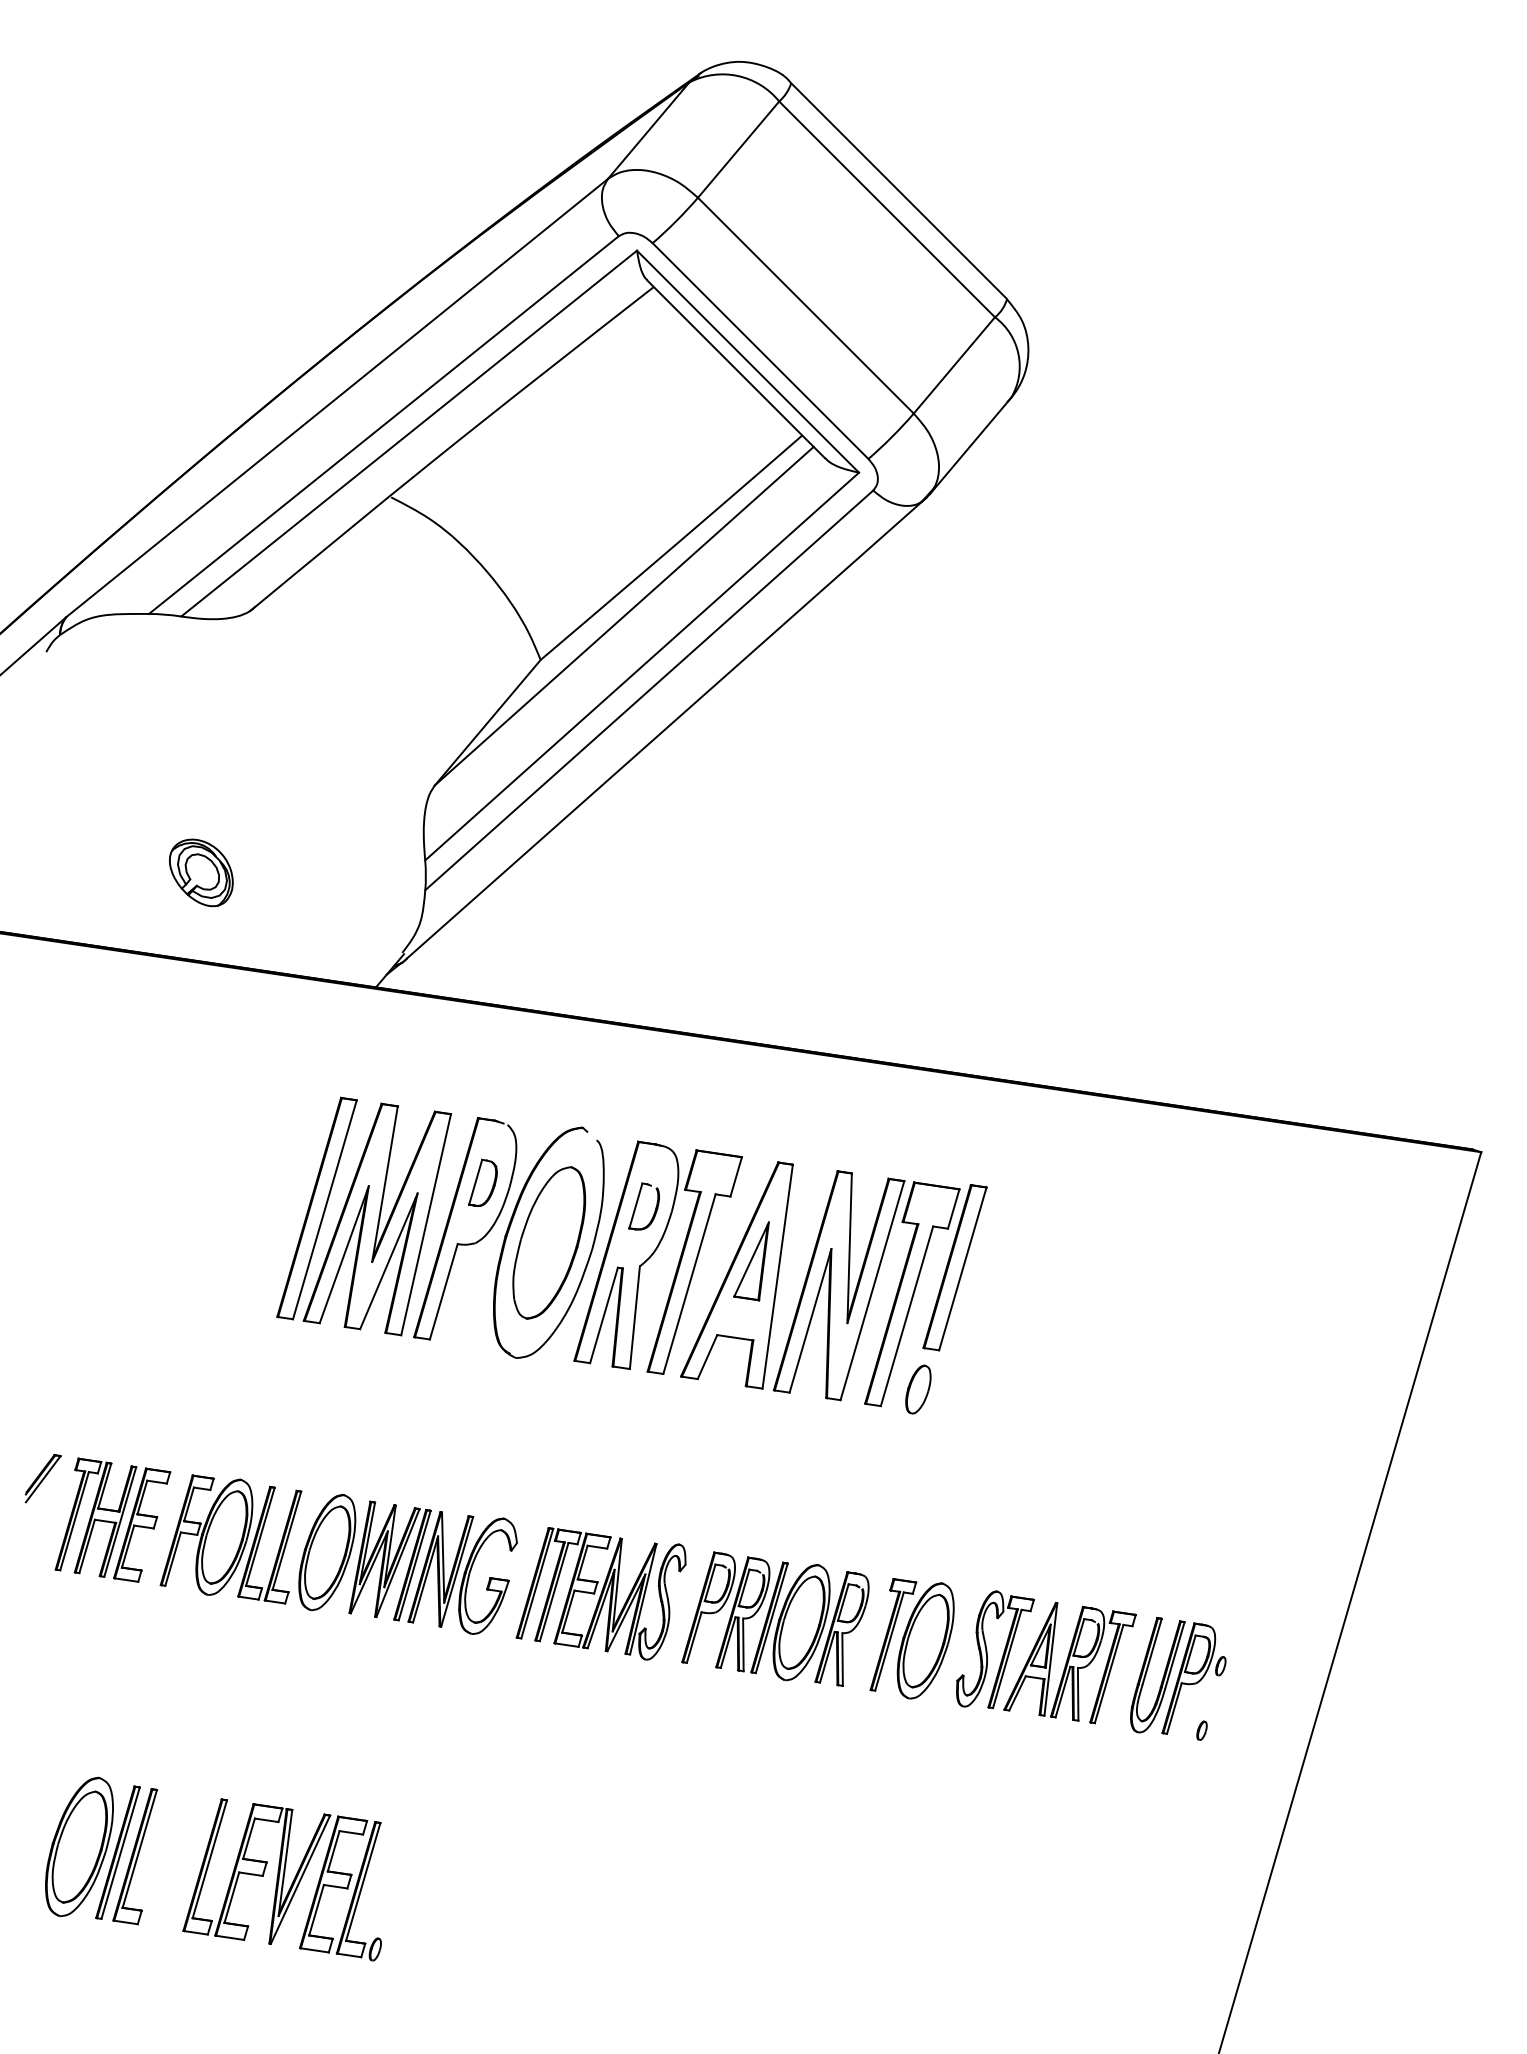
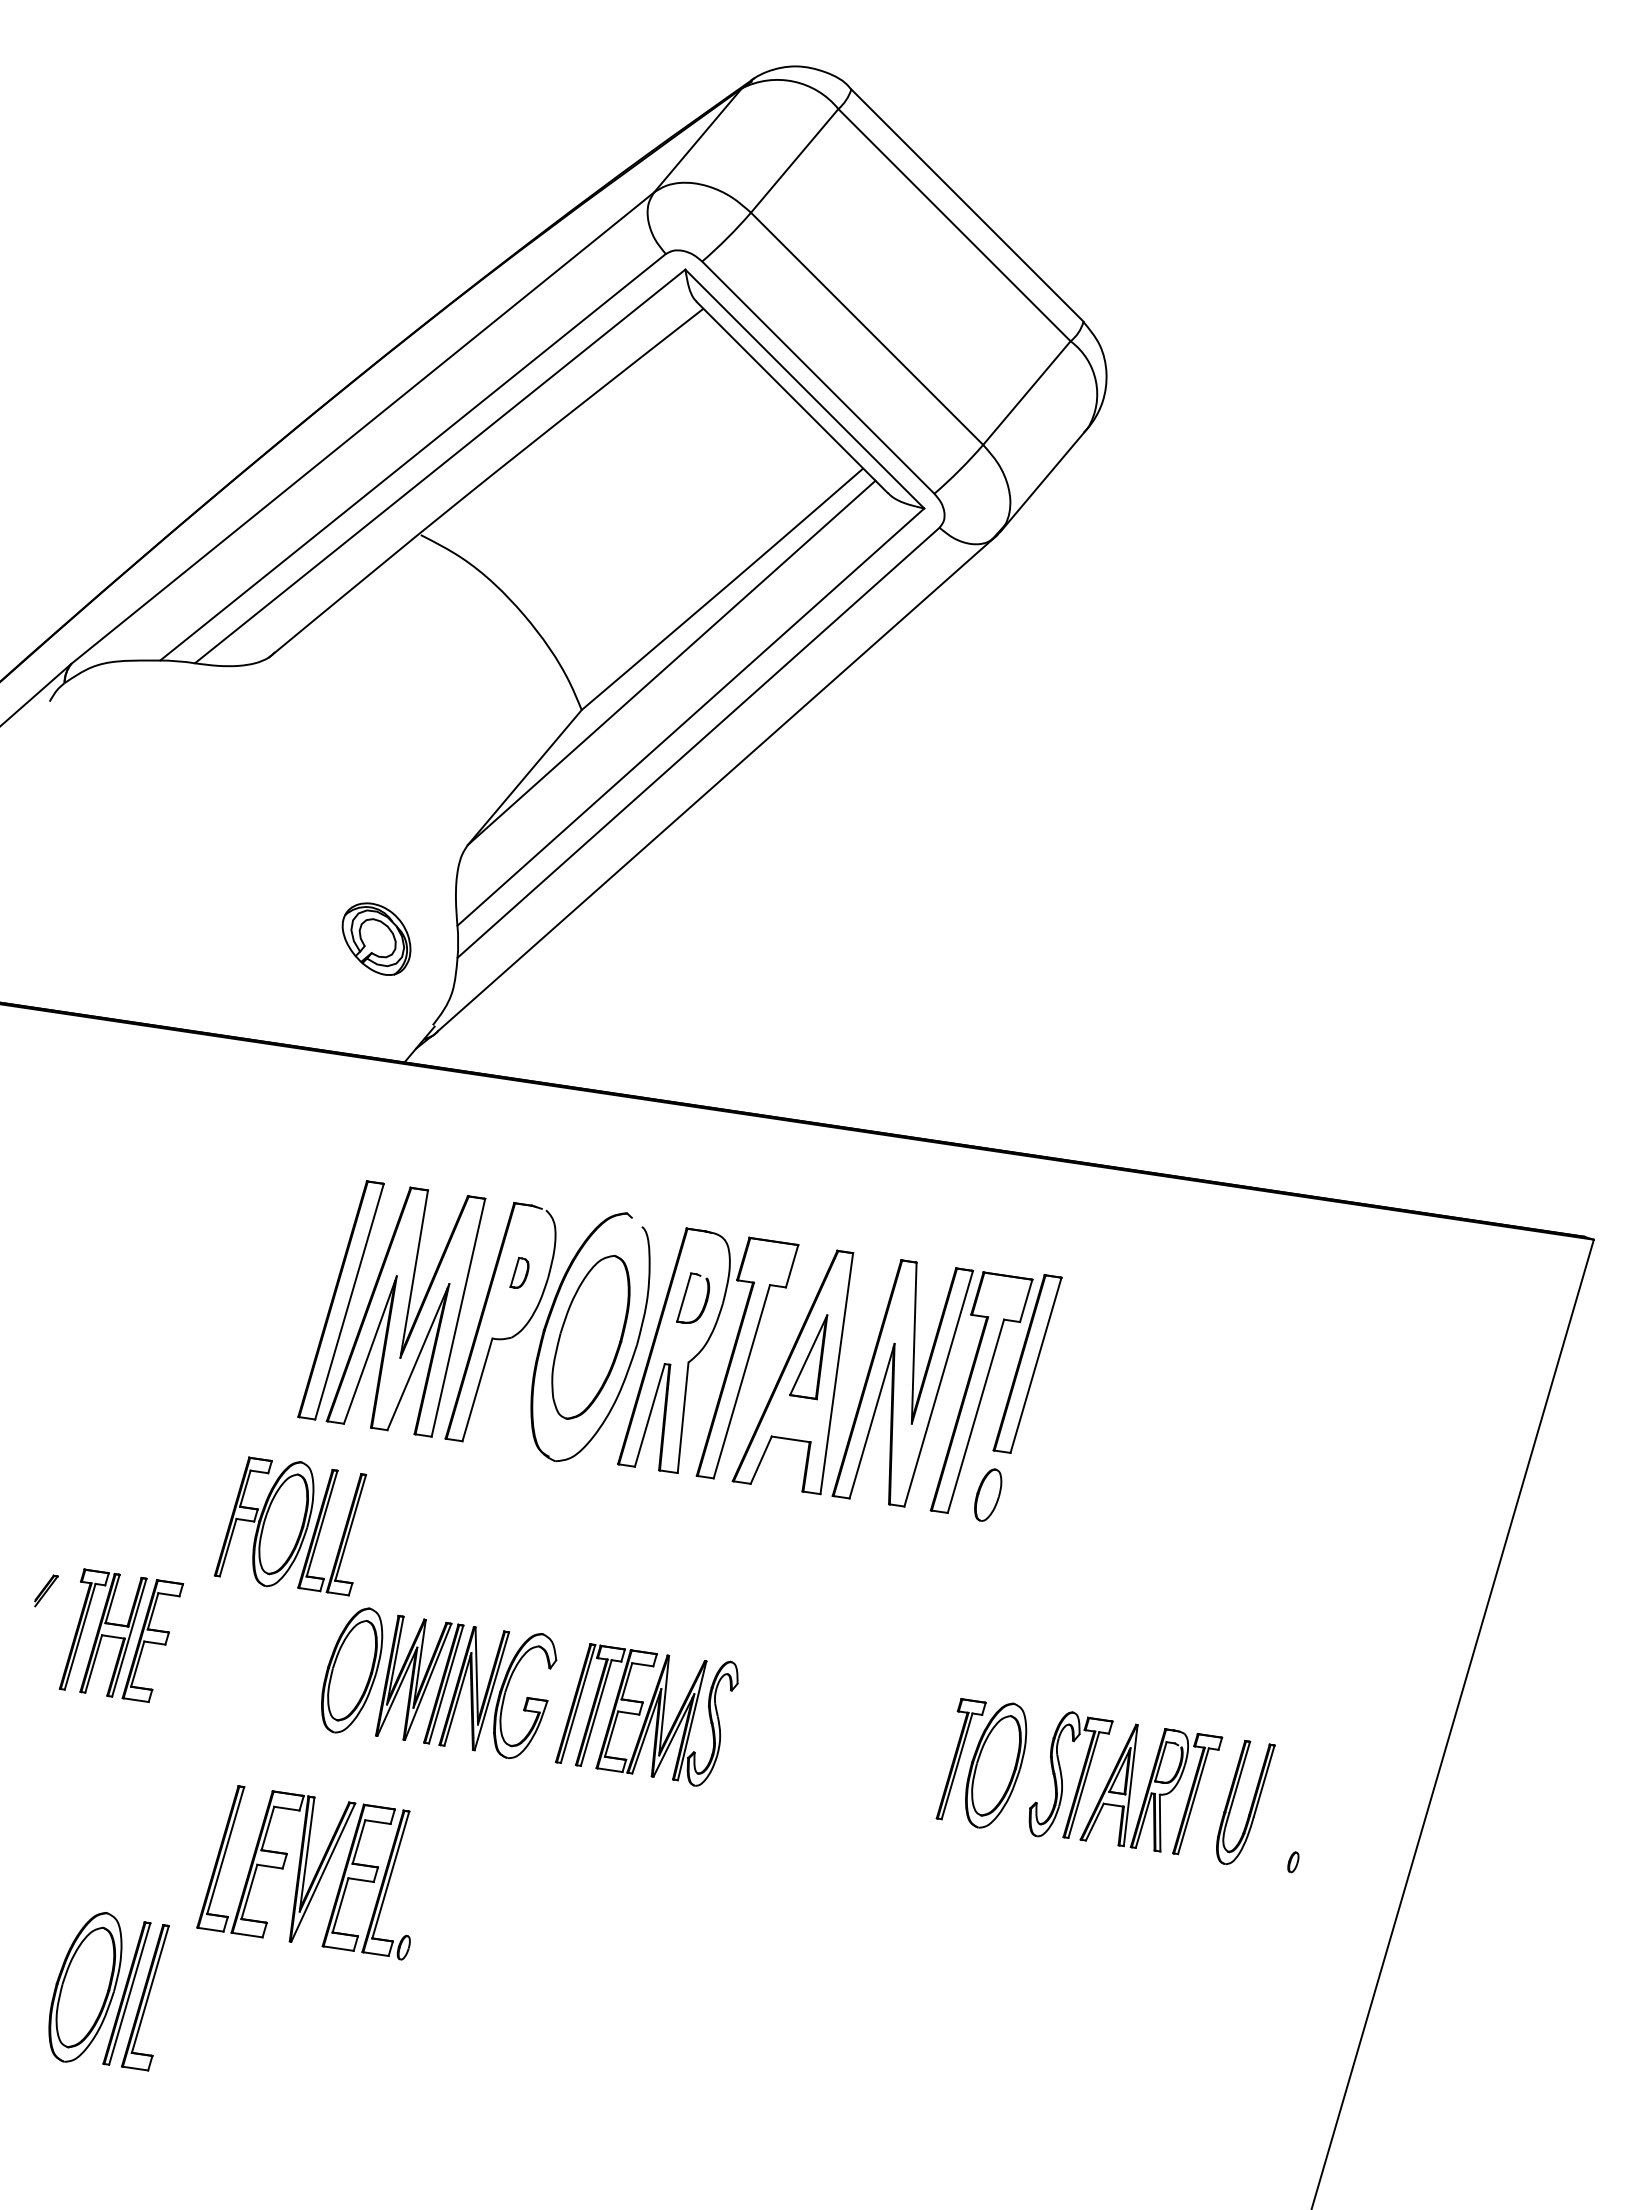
part: (201, 872) -> (376, 938), moved
part: (482, 1182) -> (519, 1272), size x0.6
part: (43, 1478) -> (46, 1590), size x0.6
part: (231, 1539) -> (290, 1526), moved
part: (775, 1618) -> (834, 1741), removed
part: (1193, 1677) -> (1284, 1805), removed
part: (282, 1879) -> (303, 1872), moved

